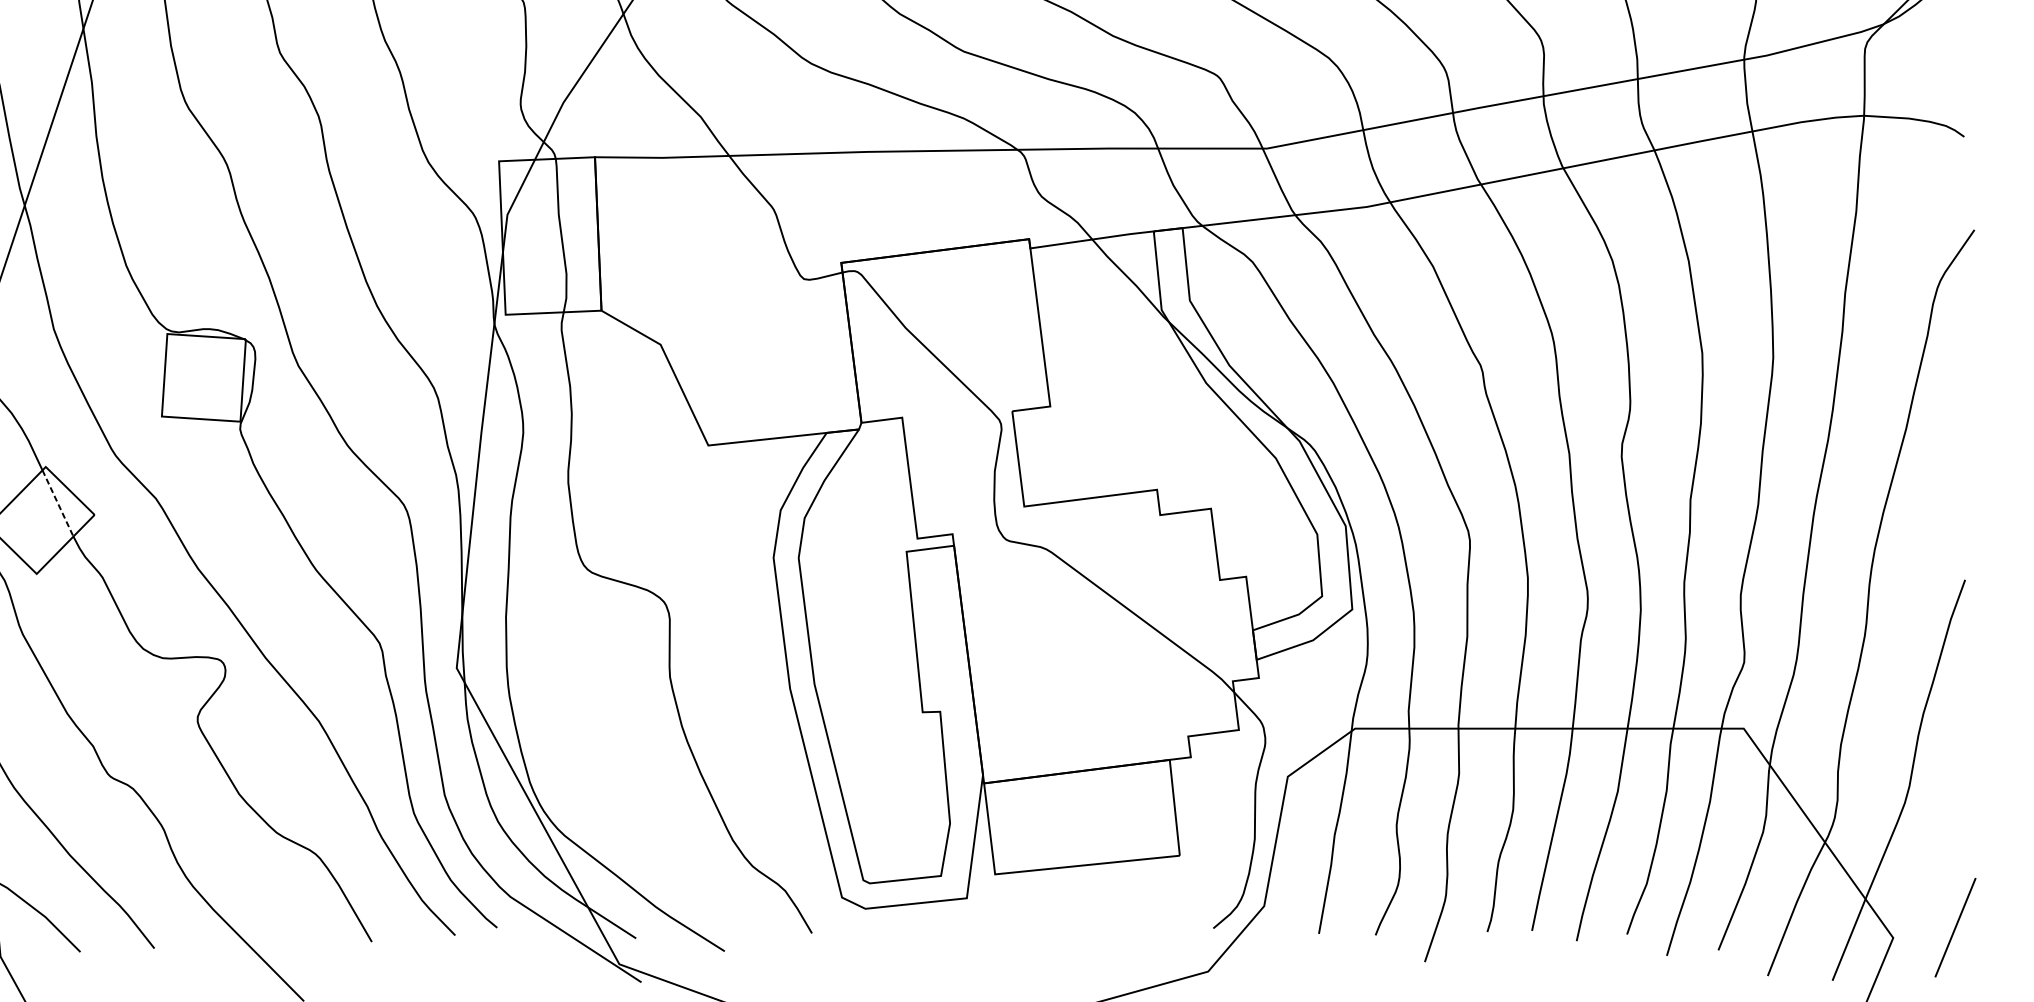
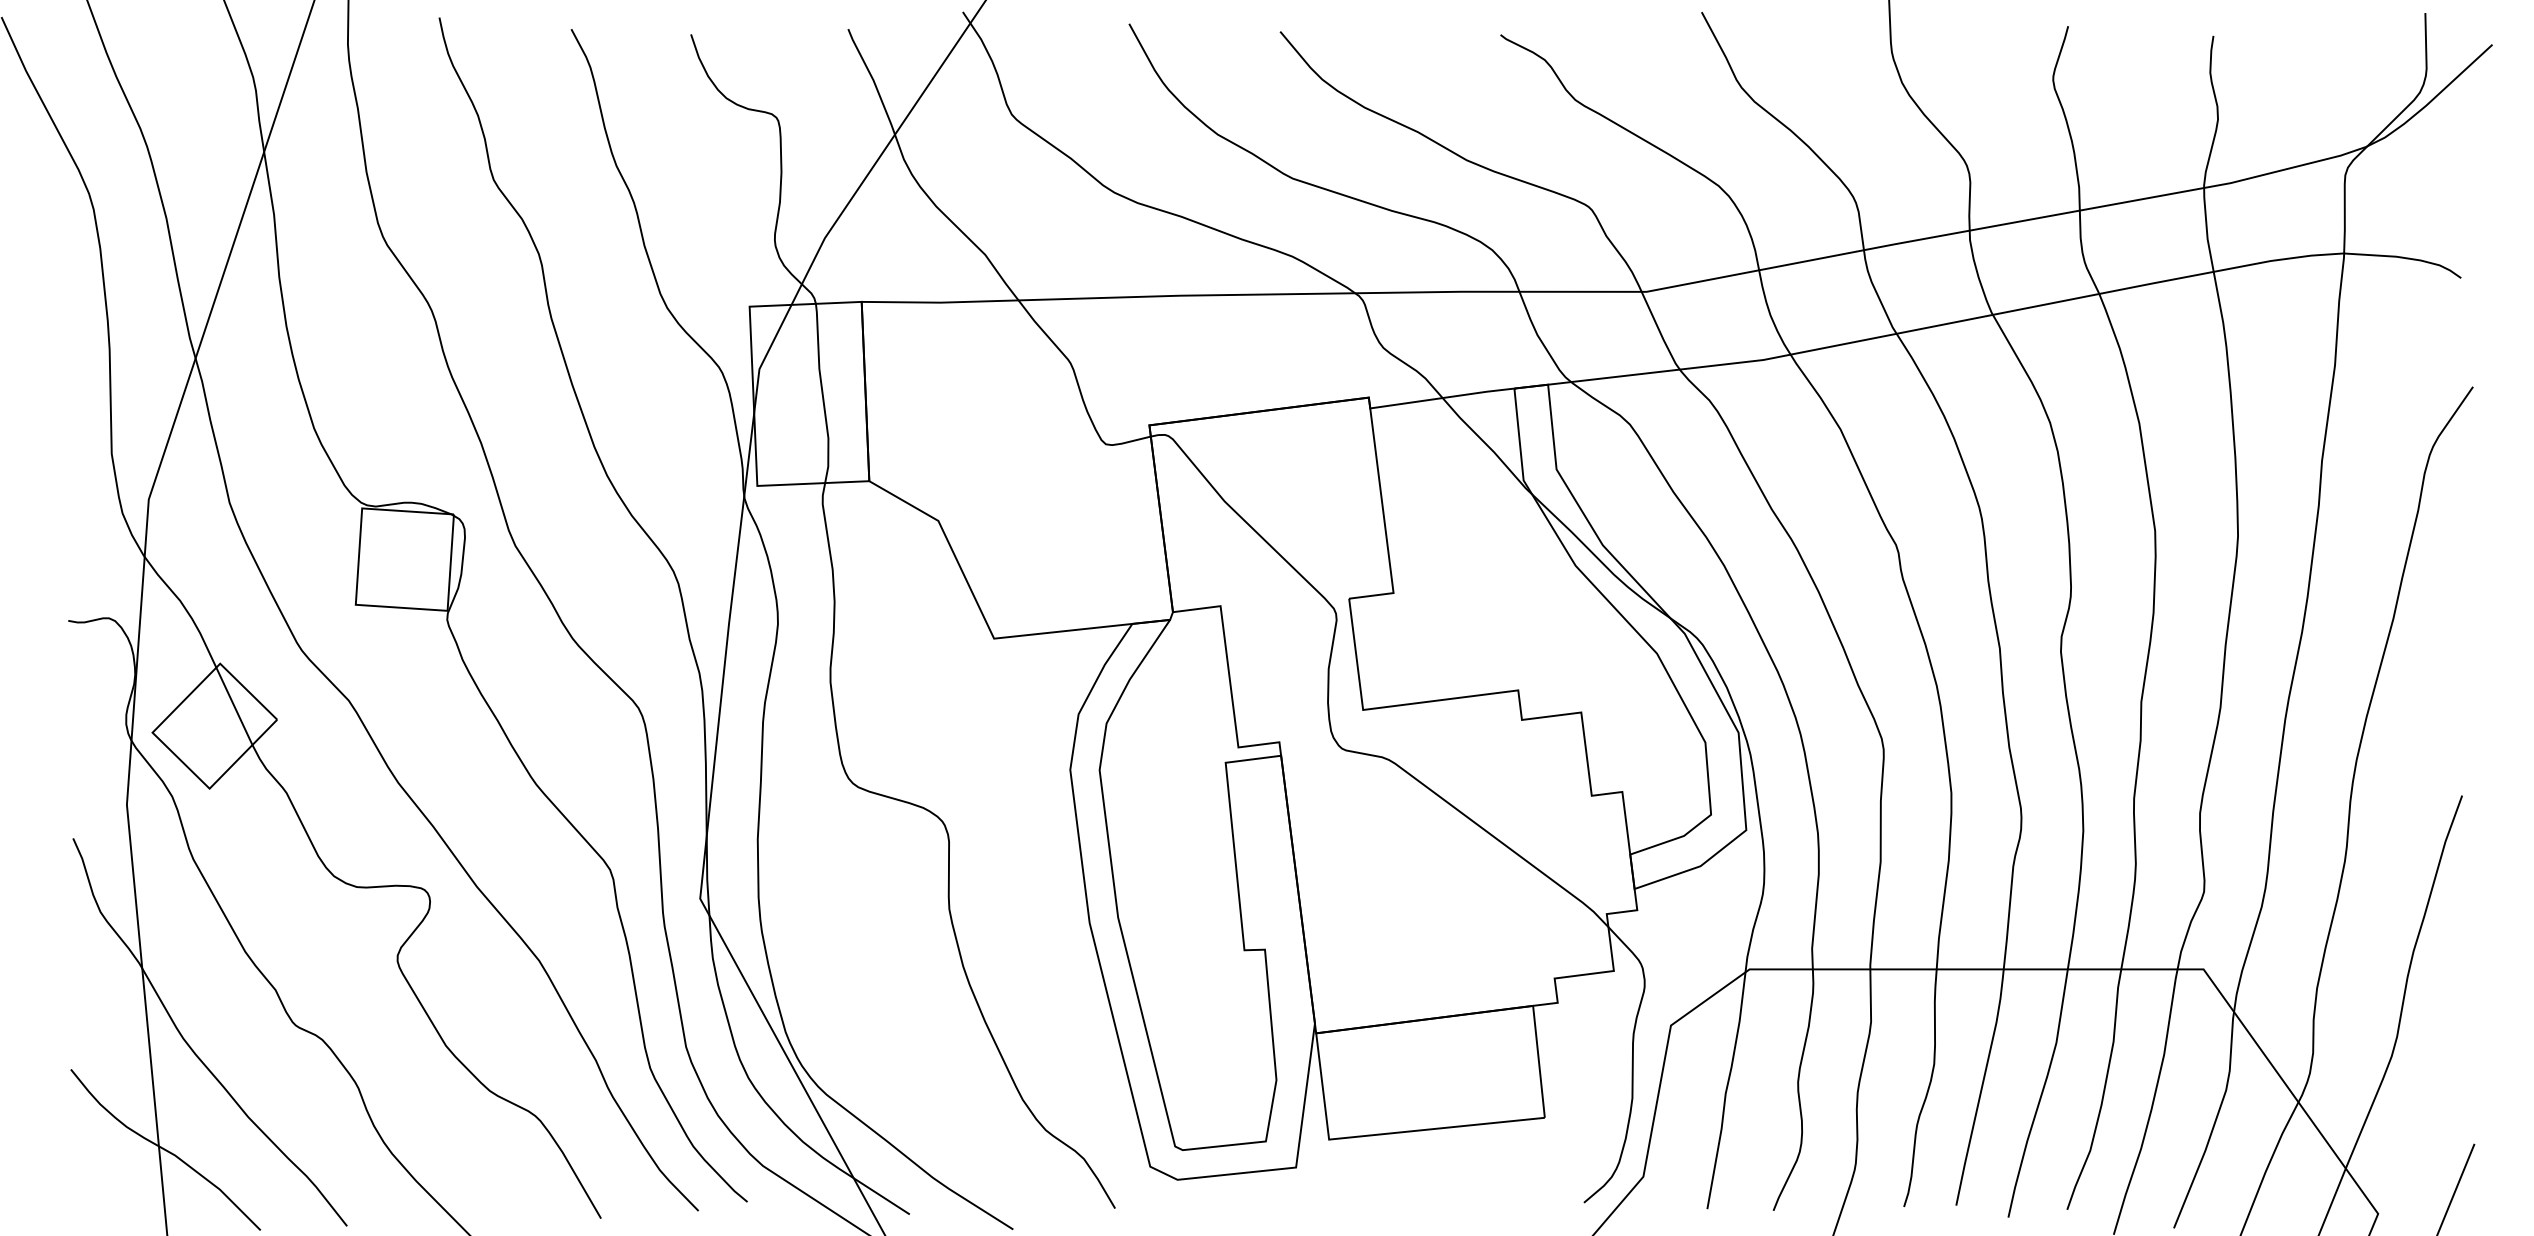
line: (58, 503) -> (234, 706), dashed -> solid

